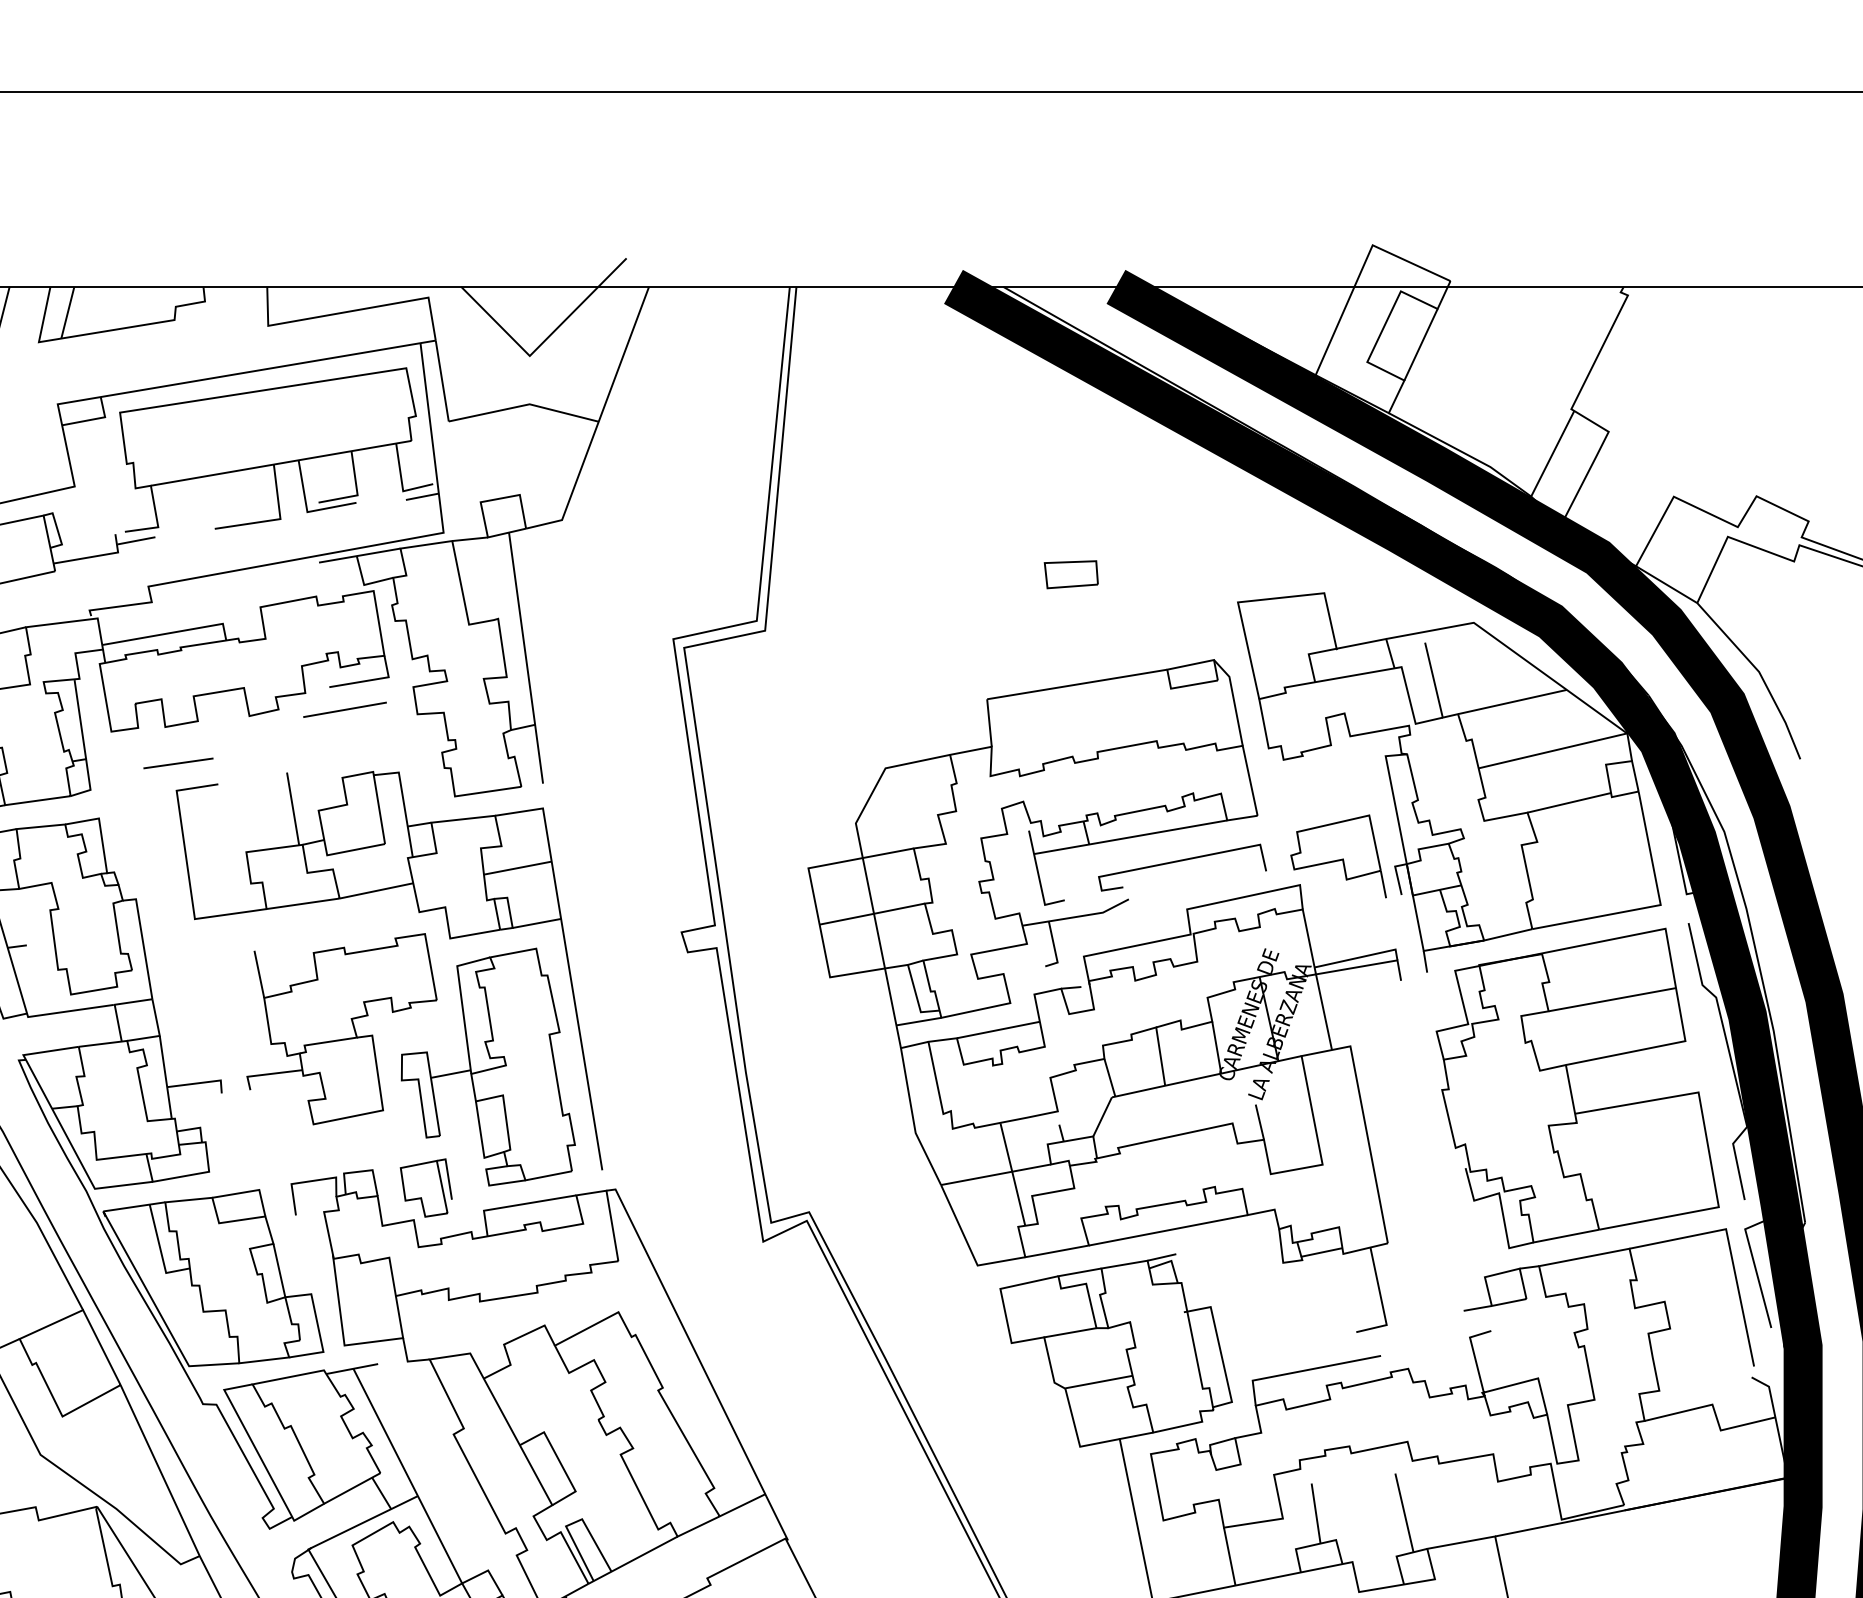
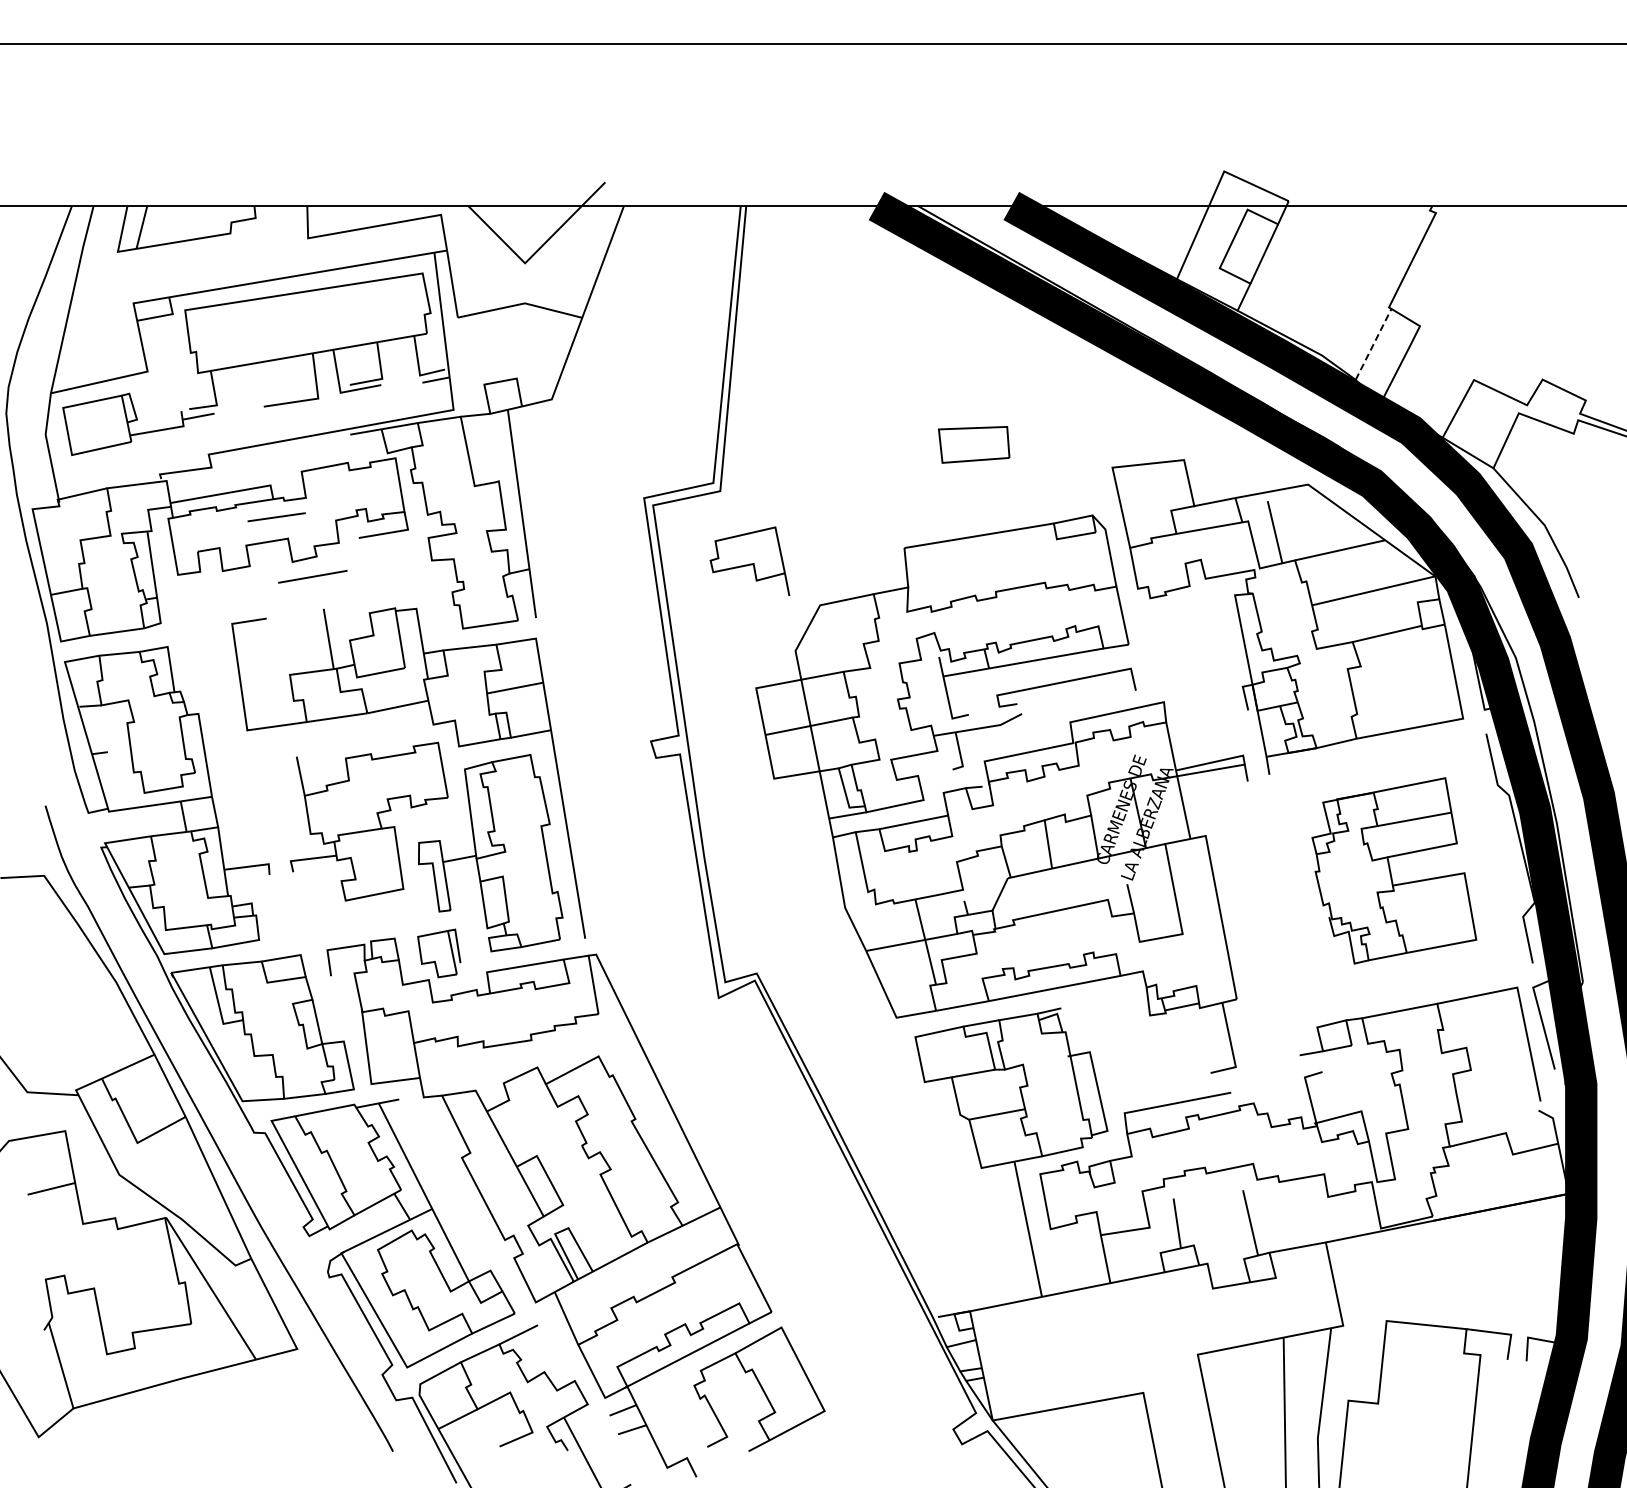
line: (1553, 452) -> (1374, 343), solid -> dashed
part: (1071, 574) -> (974, 444), size x1.6
line: (344, 709) -> (312, 576), moved
line: (178, 763) -> (276, 517), moved
part: (1338, 855) -> (749, 560), moved
part: (1577, 1088) -> (1394, 870), size x0.7

